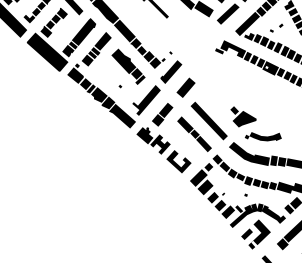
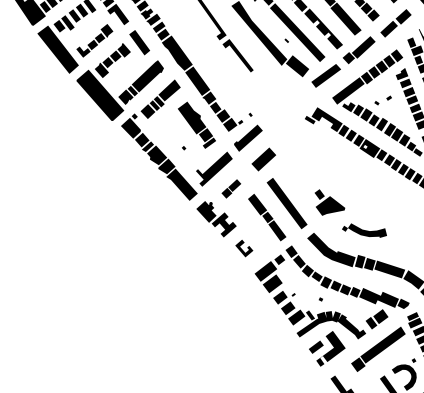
part: (162, 114) -> (231, 188), size x0.7
part: (263, 136) -> (364, 230), moved
part: (179, 161) -> (244, 248), size x0.6

